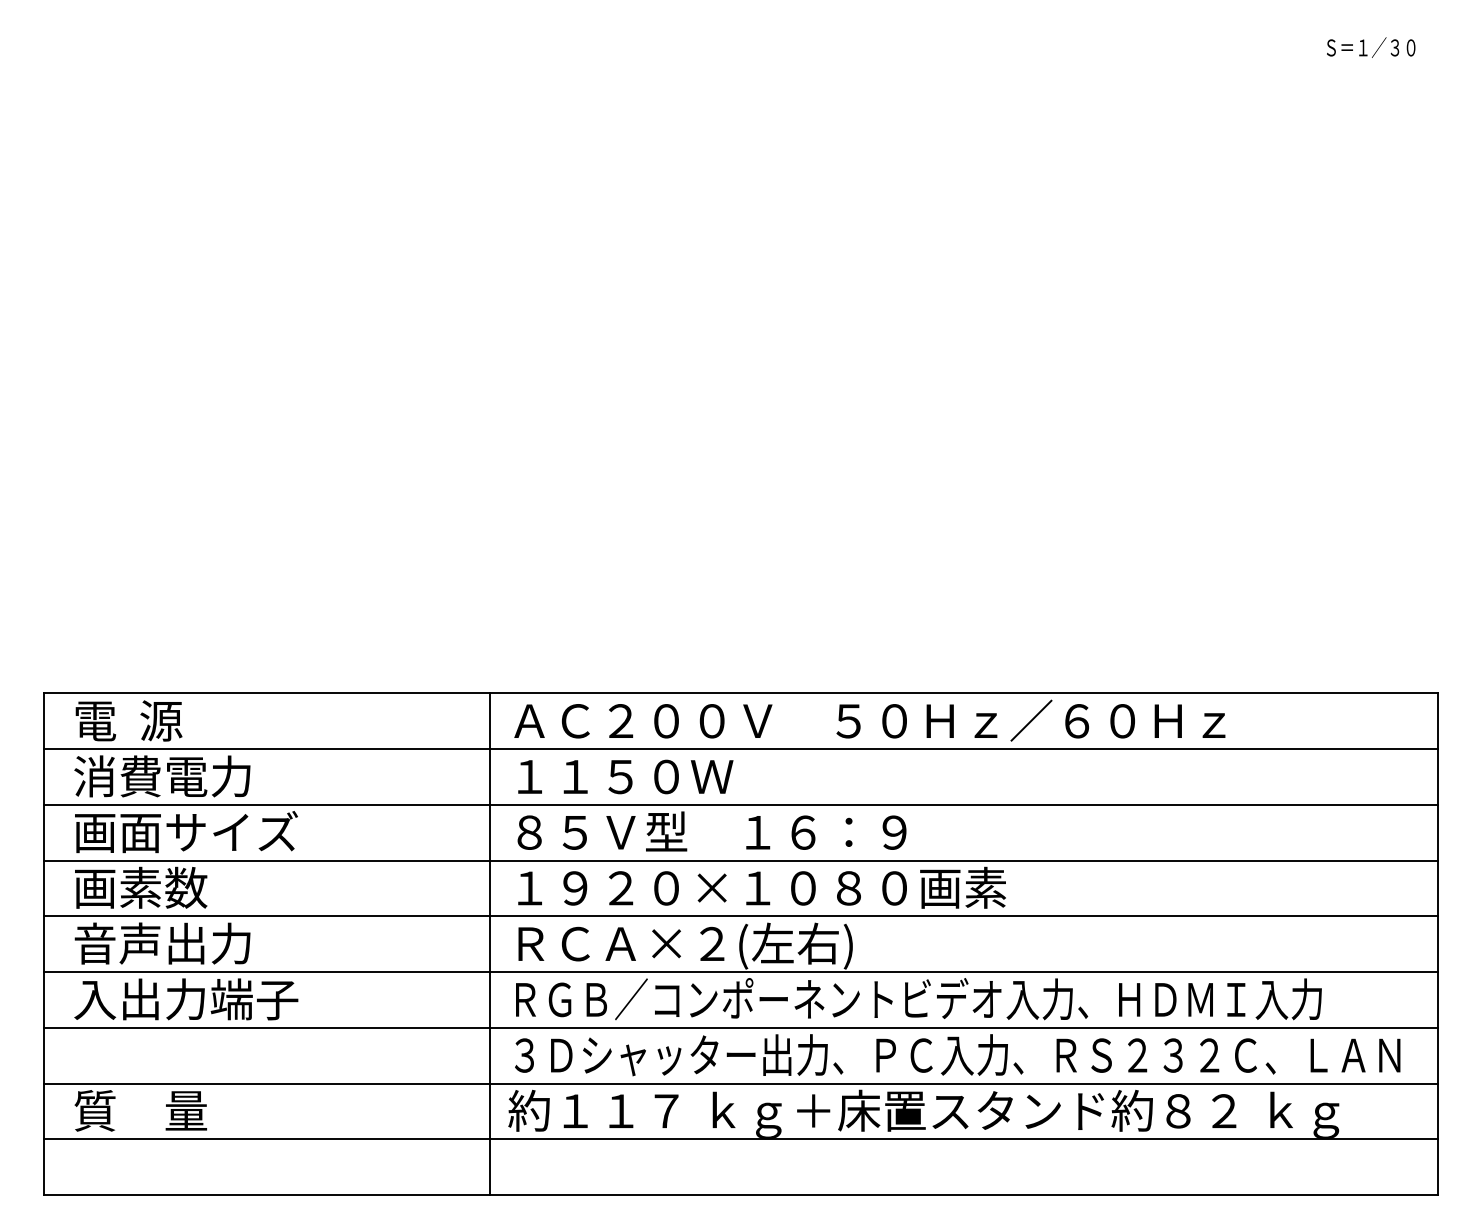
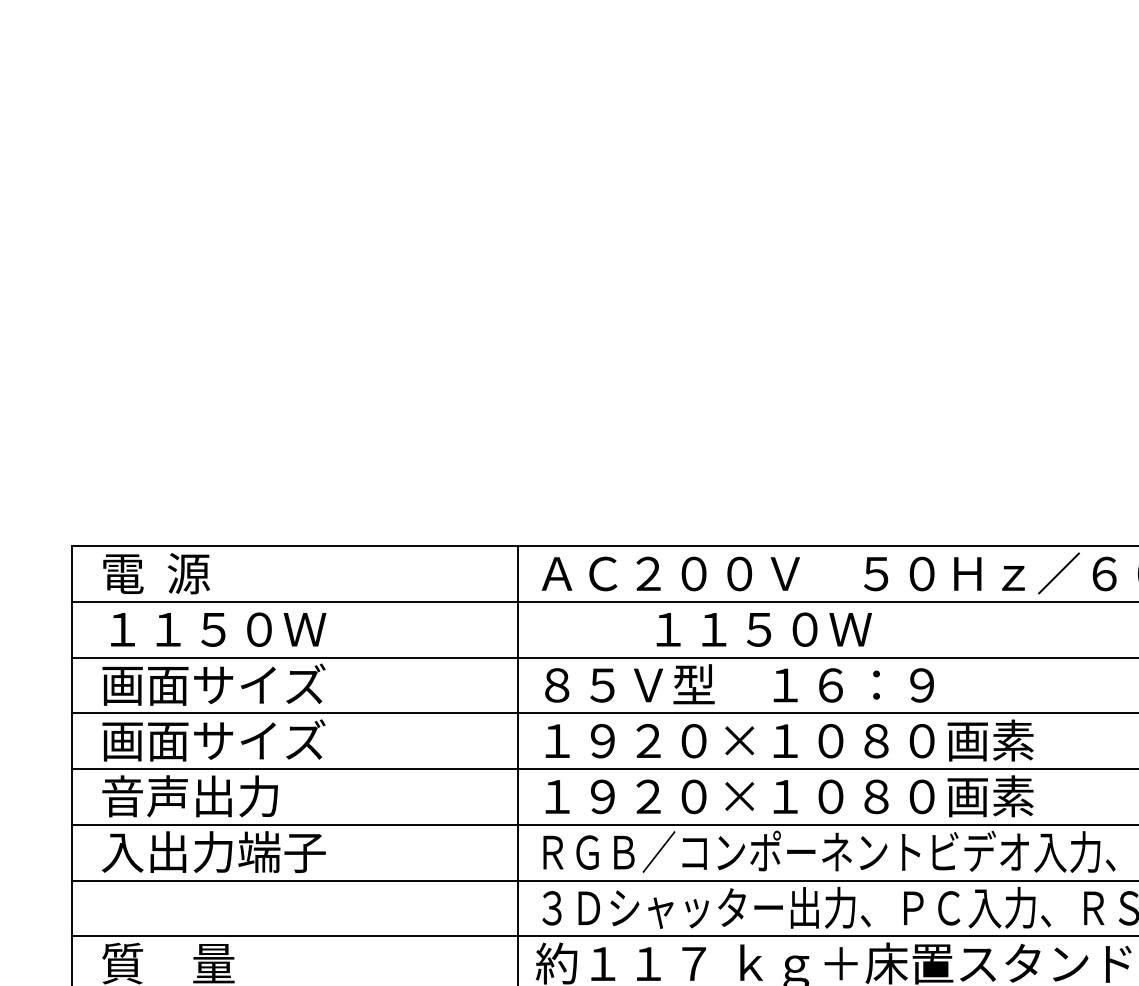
text: (186, 776) -> (214, 629), 消費電力 -> １１５０Ｗ
text: (625, 776) -> (764, 629), moved
text: (208, 887) -> (236, 740), 画素数 -> 画面サイズ
text: (762, 945) -> (790, 798), ＲＣＡ×２(左右) -> １９２０×１０８０画素

